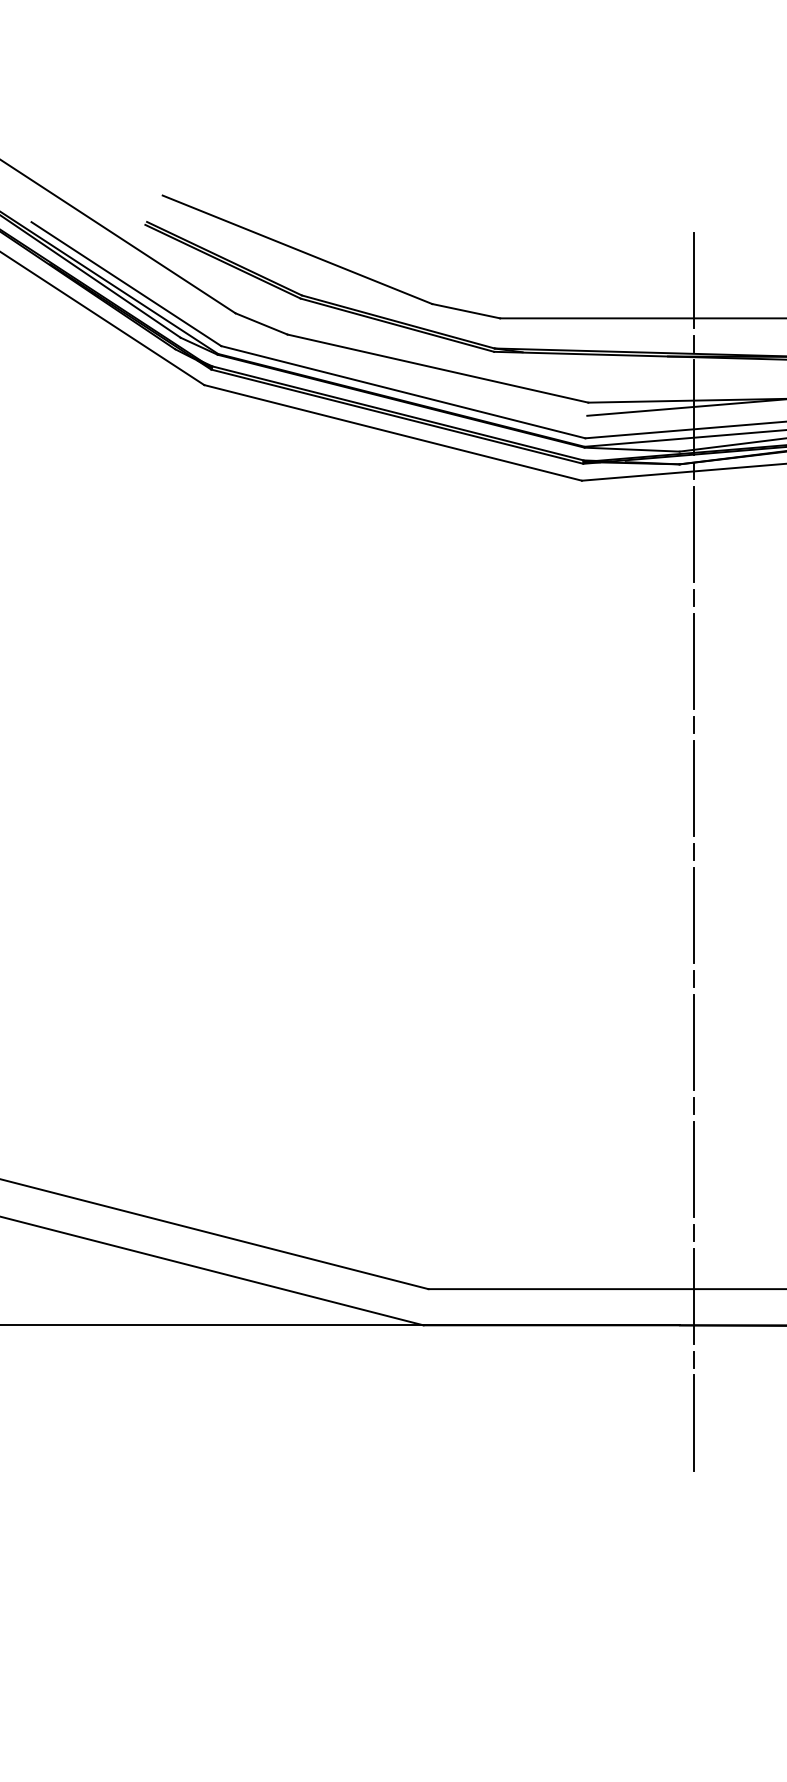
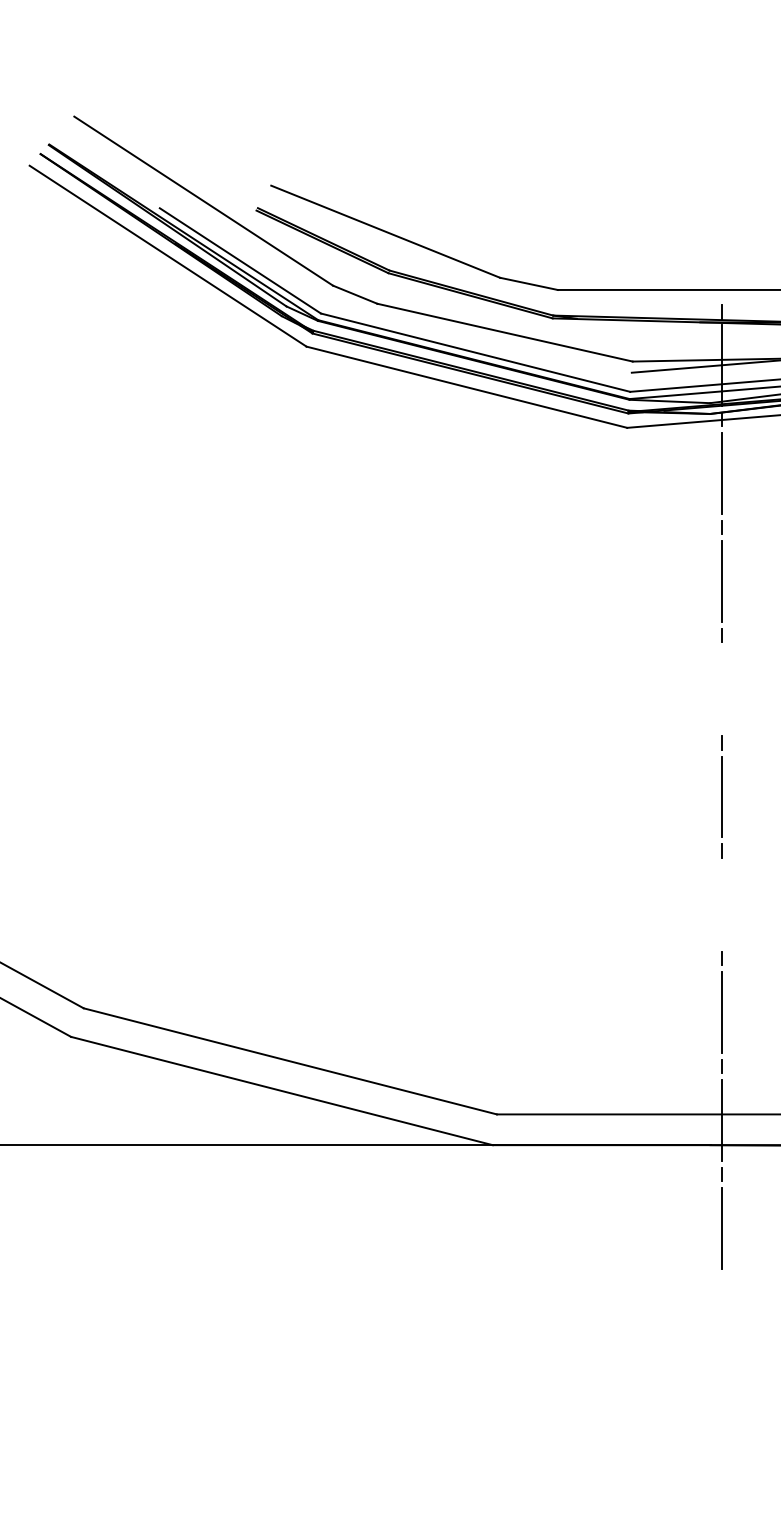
line: (694, 280) -> (722, 257), removed
line: (694, 787) -> (722, 688), removed
line: (694, 1041) -> (722, 904), removed

